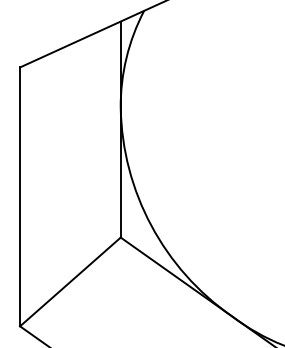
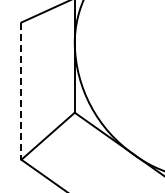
line: (20, 197) -> (21, 91), solid -> dashed

